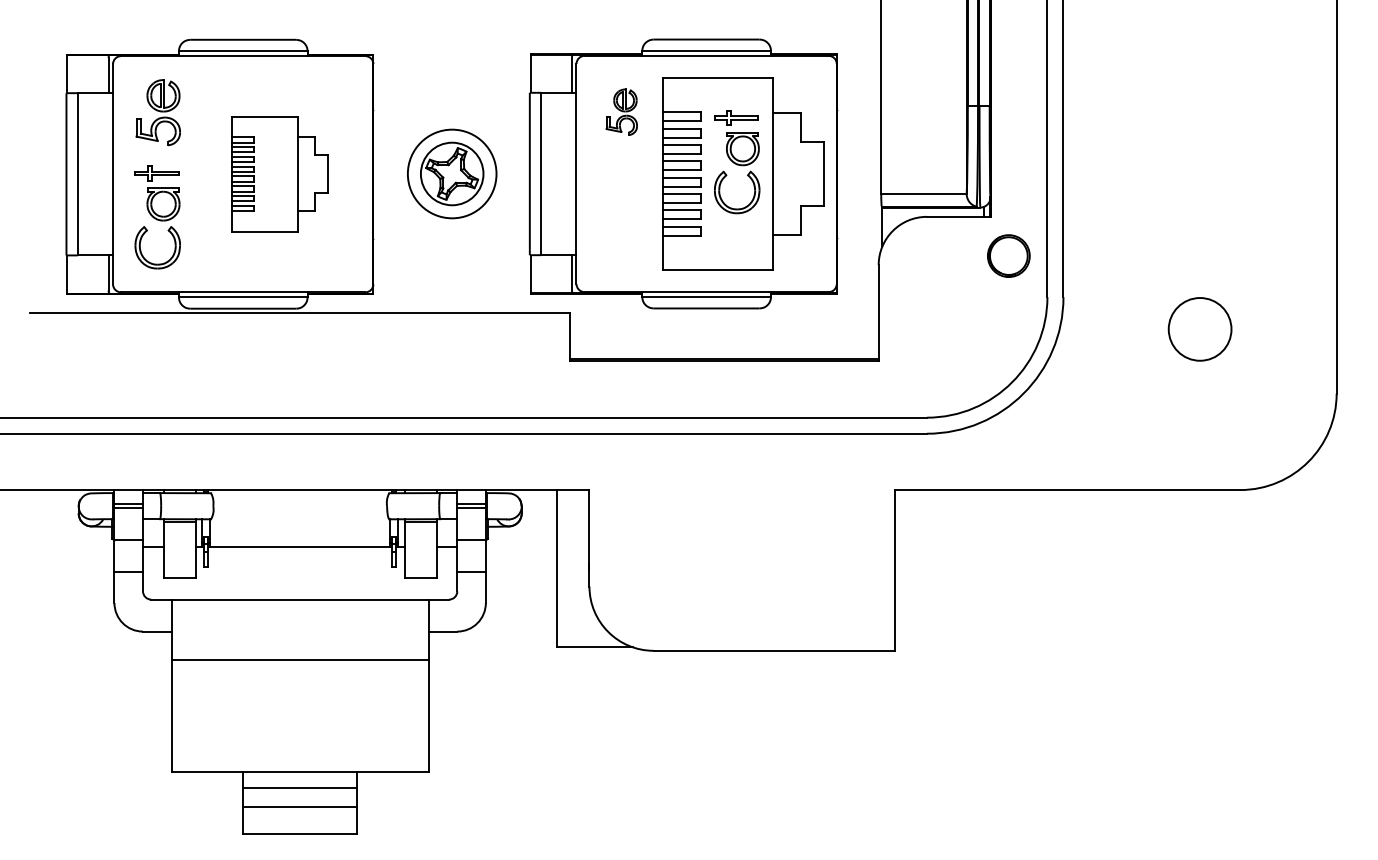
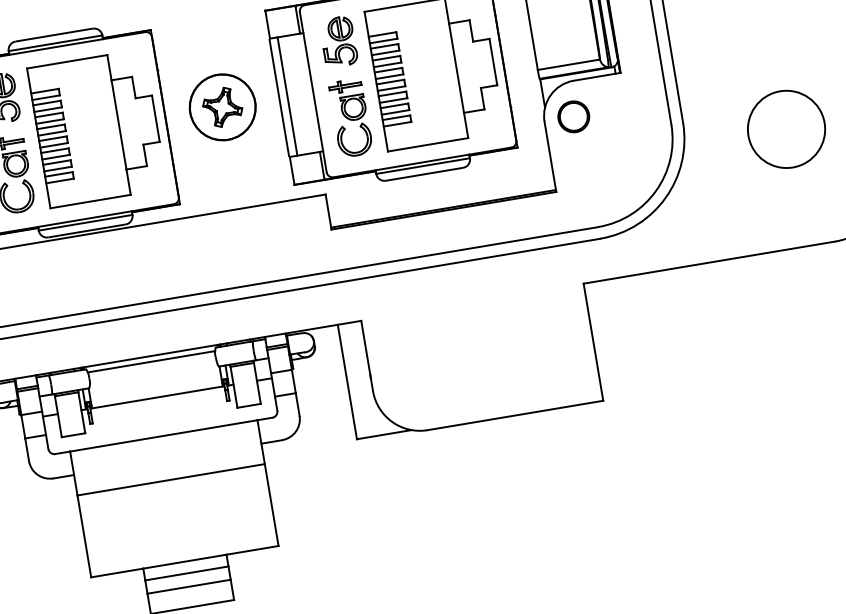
part: (621, 111) -> (338, 41), size x1.43
part: (737, 162) -> (351, 118), moved
part: (279, 173) -> (96, 128), size x1.67
circle: (451, 173) -> (222, 107), size x1.43
part: (1008, 255) -> (573, 116), moved
circle: (1199, 329) -> (786, 129), size x1.67
line: (299, 497) -> (150, 361), added

